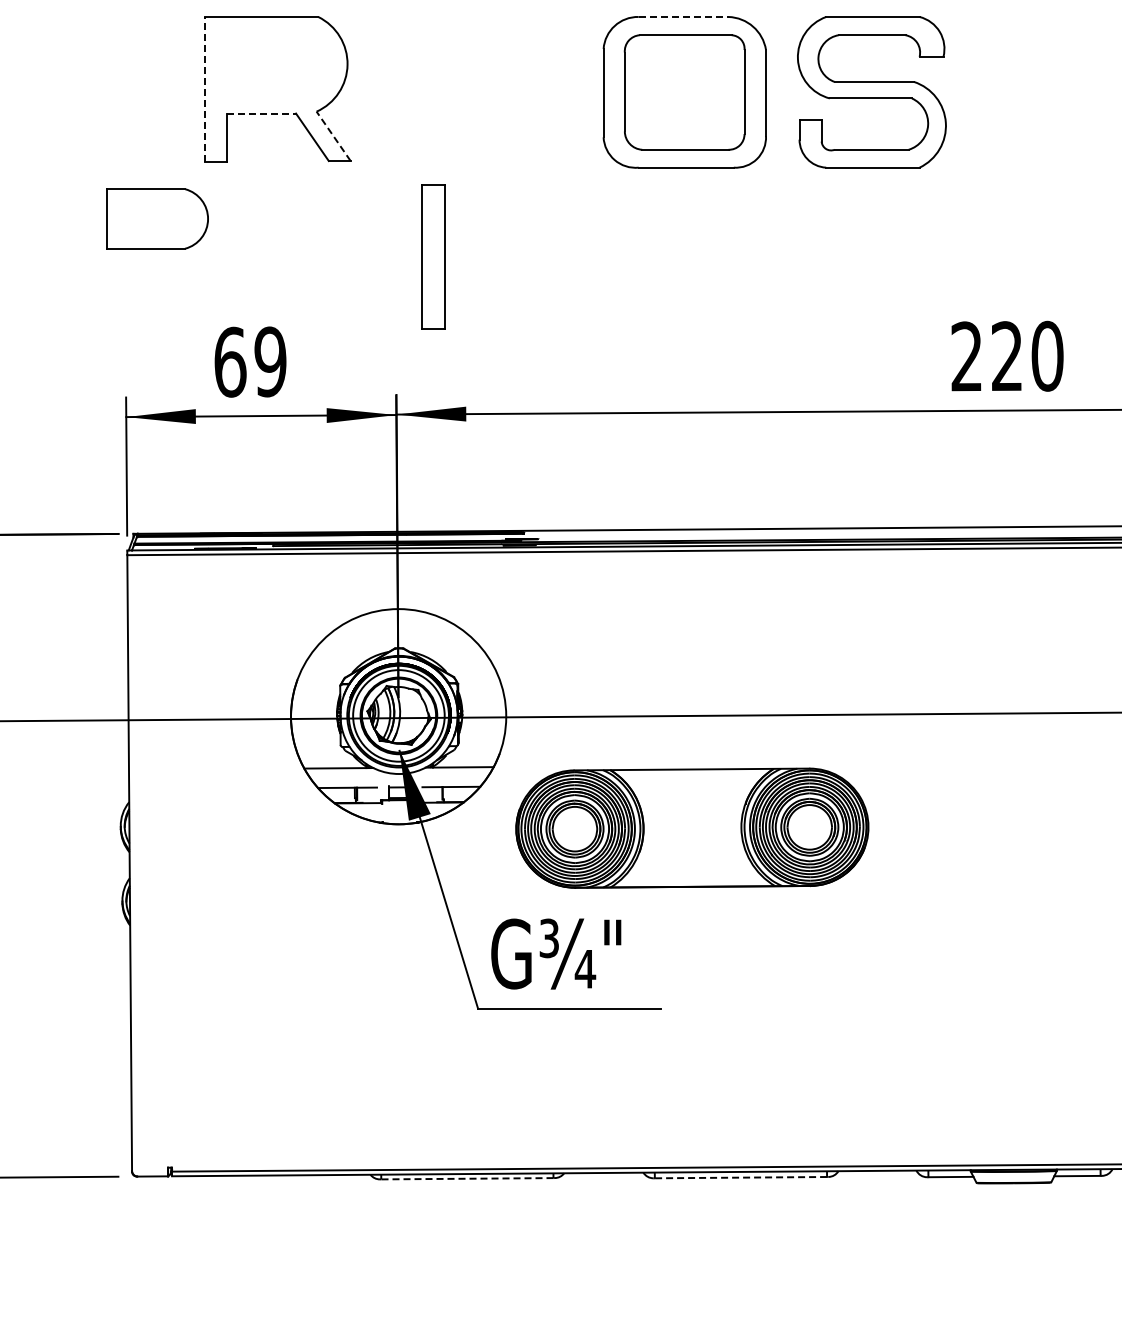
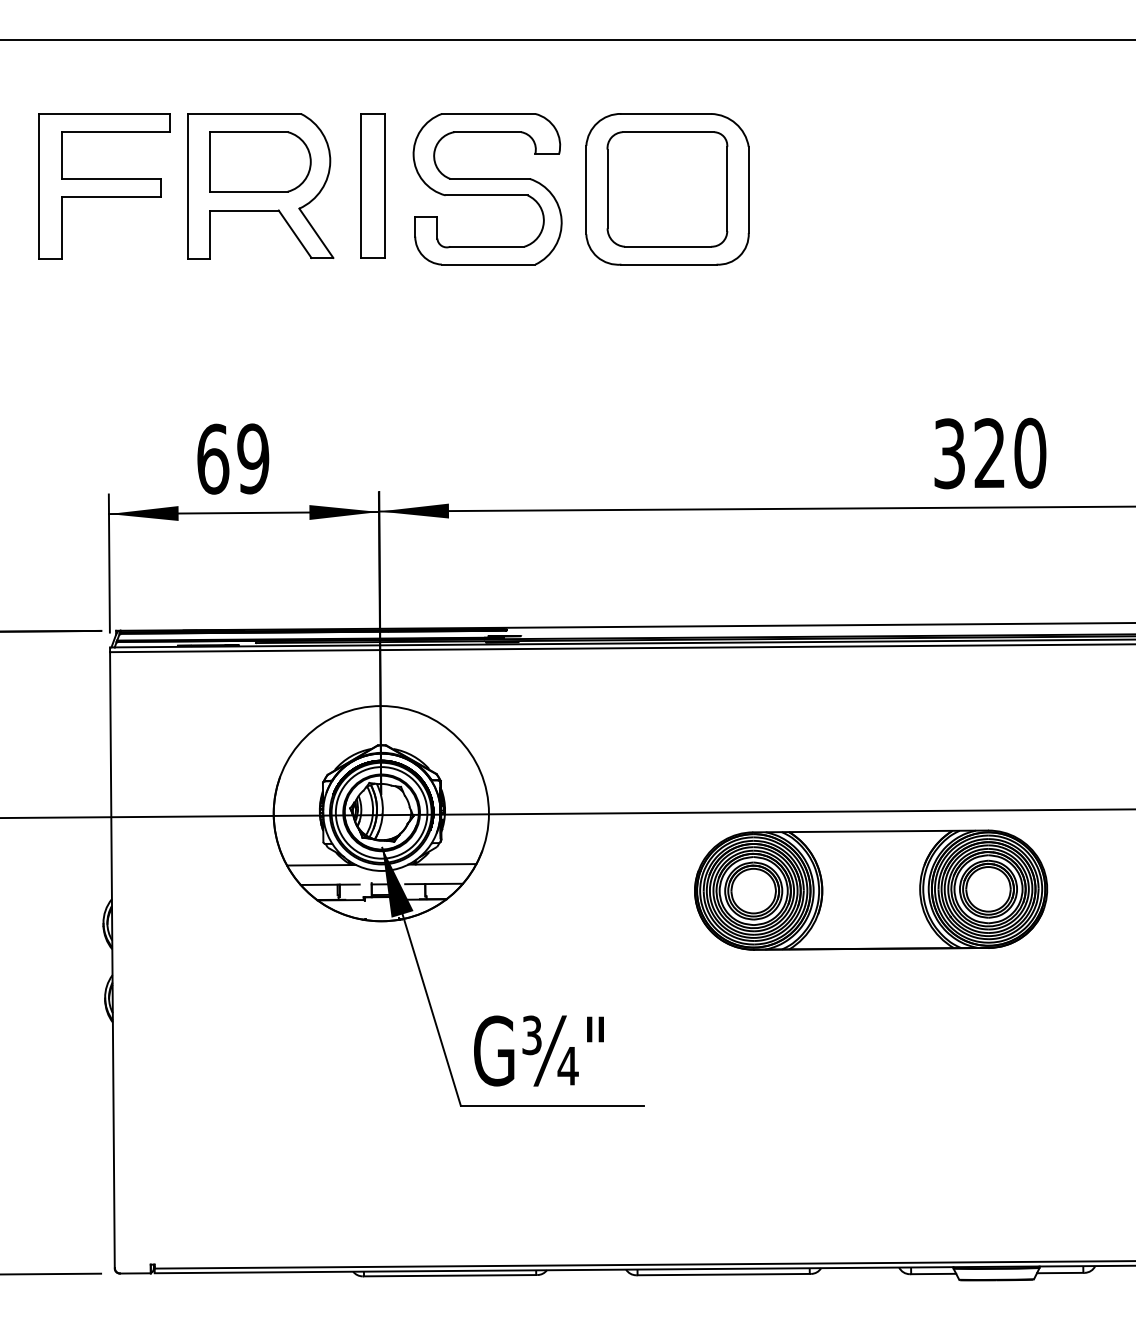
line: (683, 16) -> (666, 113), dashed -> solid
line: (205, 88) -> (188, 185), dashed -> solid
part: (121, 89) -> (104, 186), added
part: (871, 92) -> (487, 189), moved
line: (261, 113) -> (244, 210), dashed -> solid
line: (333, 136) -> (316, 233), dashed -> solid
part: (157, 218) -> (260, 161), moved
part: (432, 256) -> (372, 185), moved
text: (966, 356) -> (949, 453), 220 -> 320
part: (692, 827) -> (871, 889), moved
line: (740, 1177) -> (723, 1274), dashed -> solid
line: (466, 1178) -> (449, 1275), dashed -> solid

